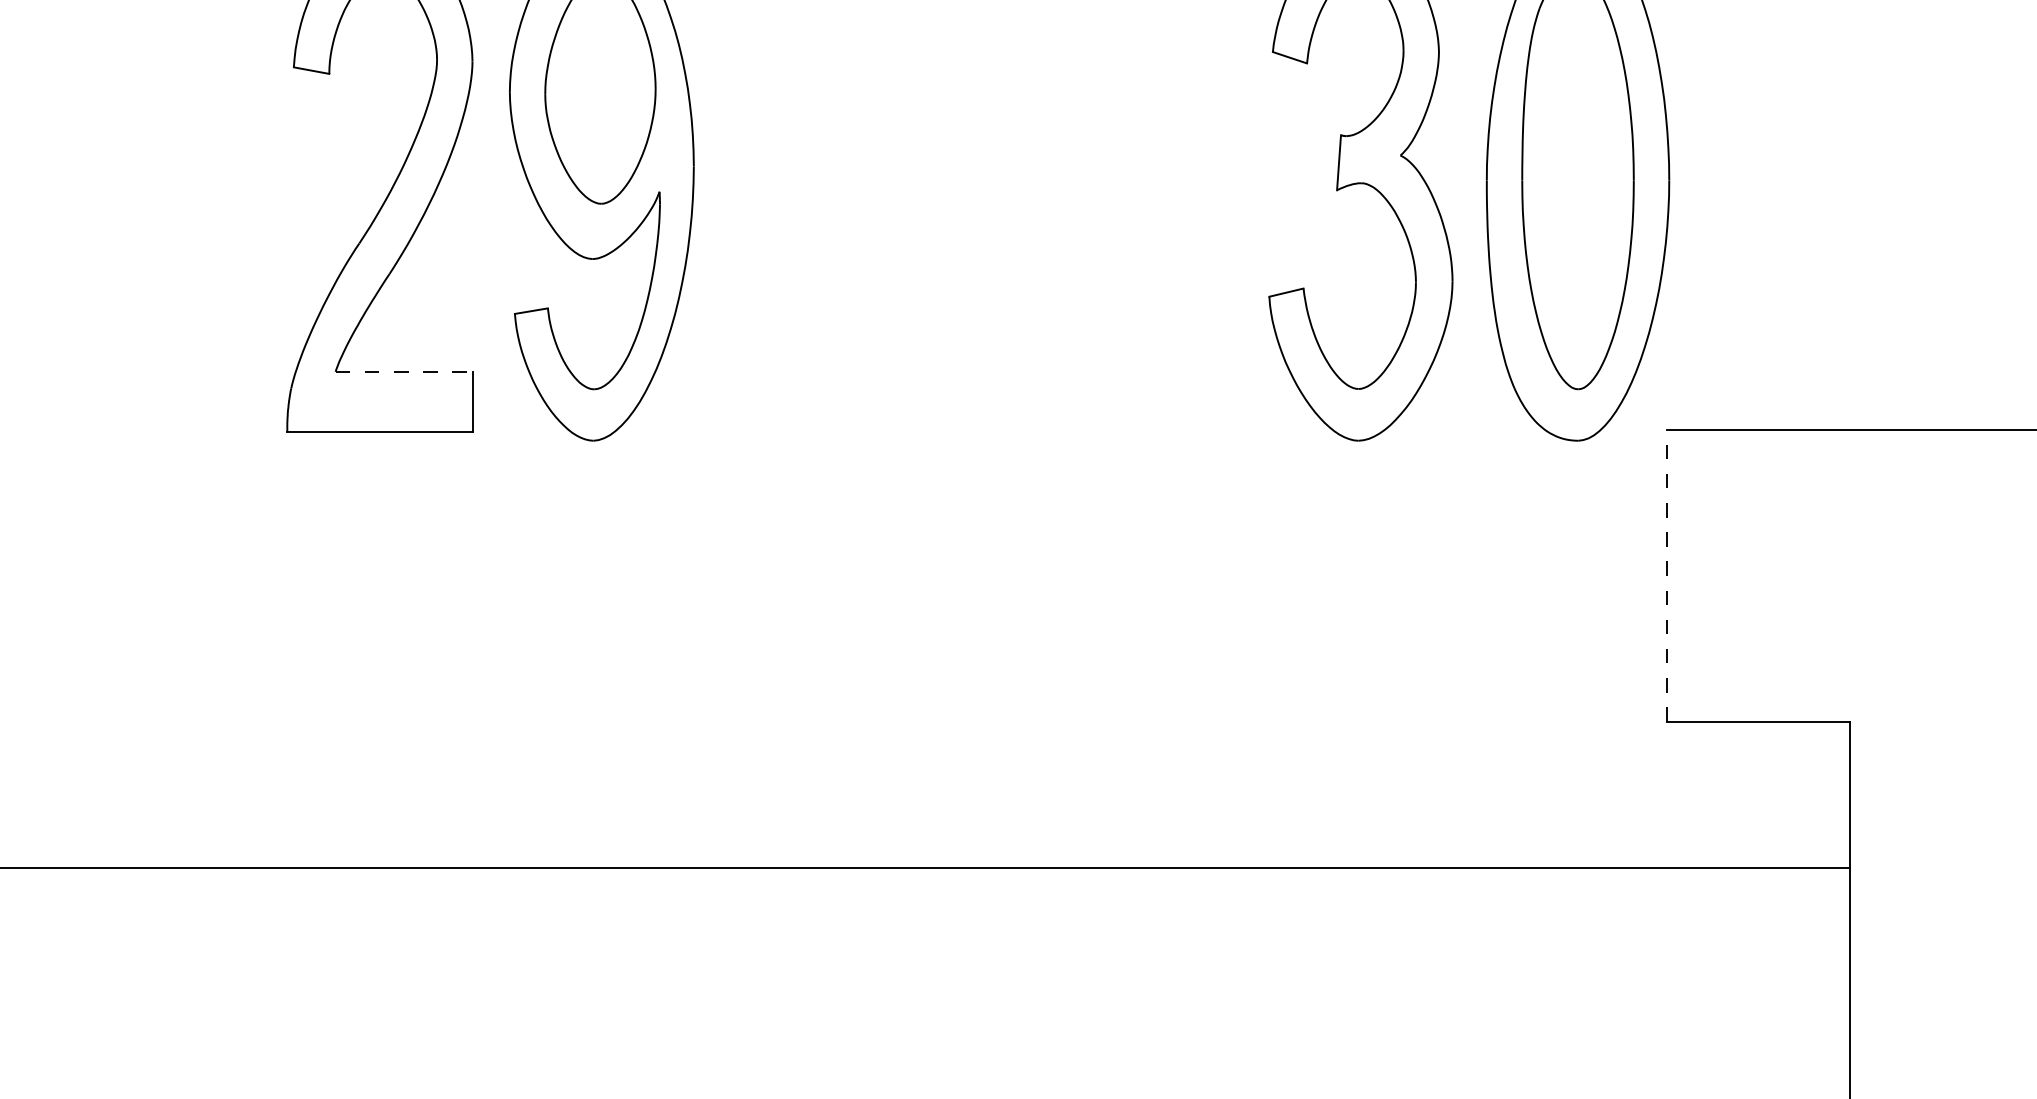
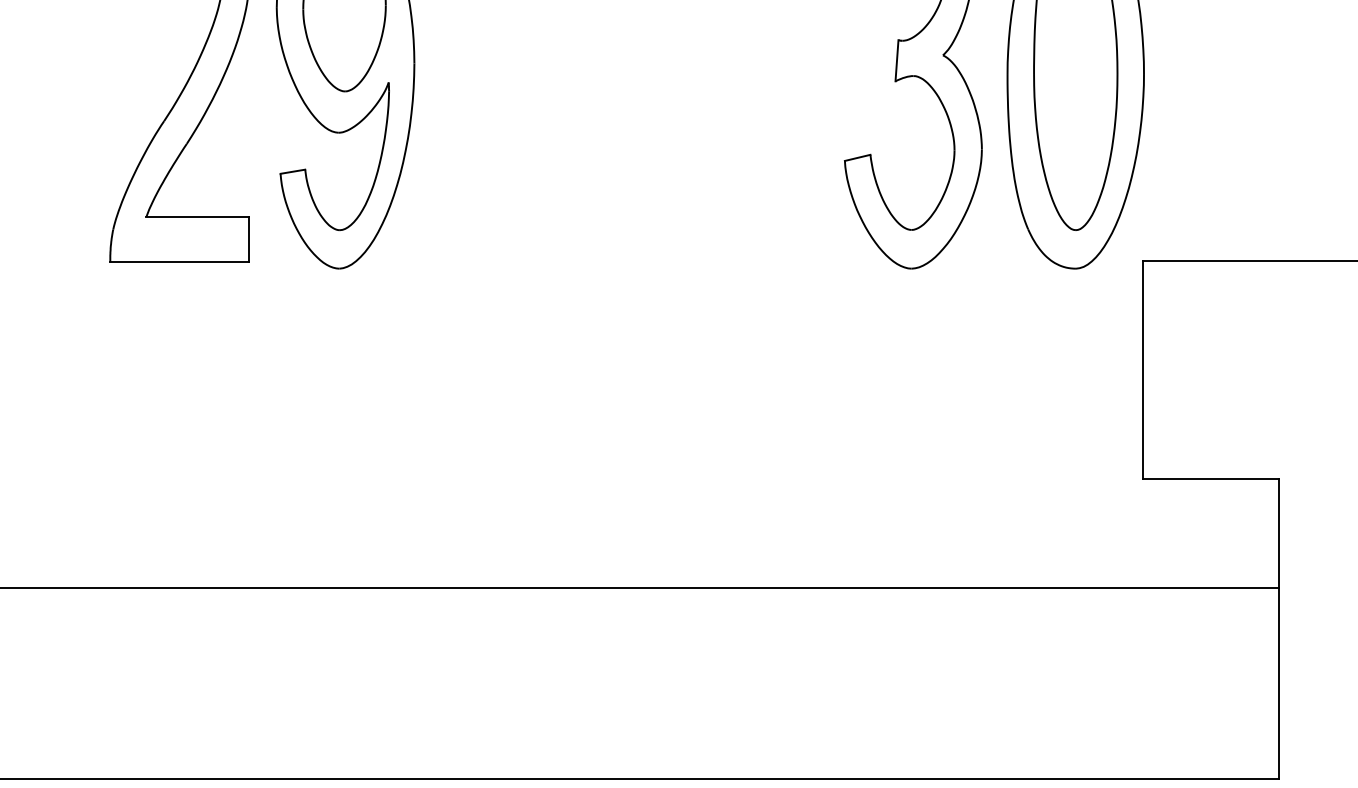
line: (404, 371) -> (197, 216), dashed -> solid
line: (1667, 575) -> (1142, 369), dashed -> solid

